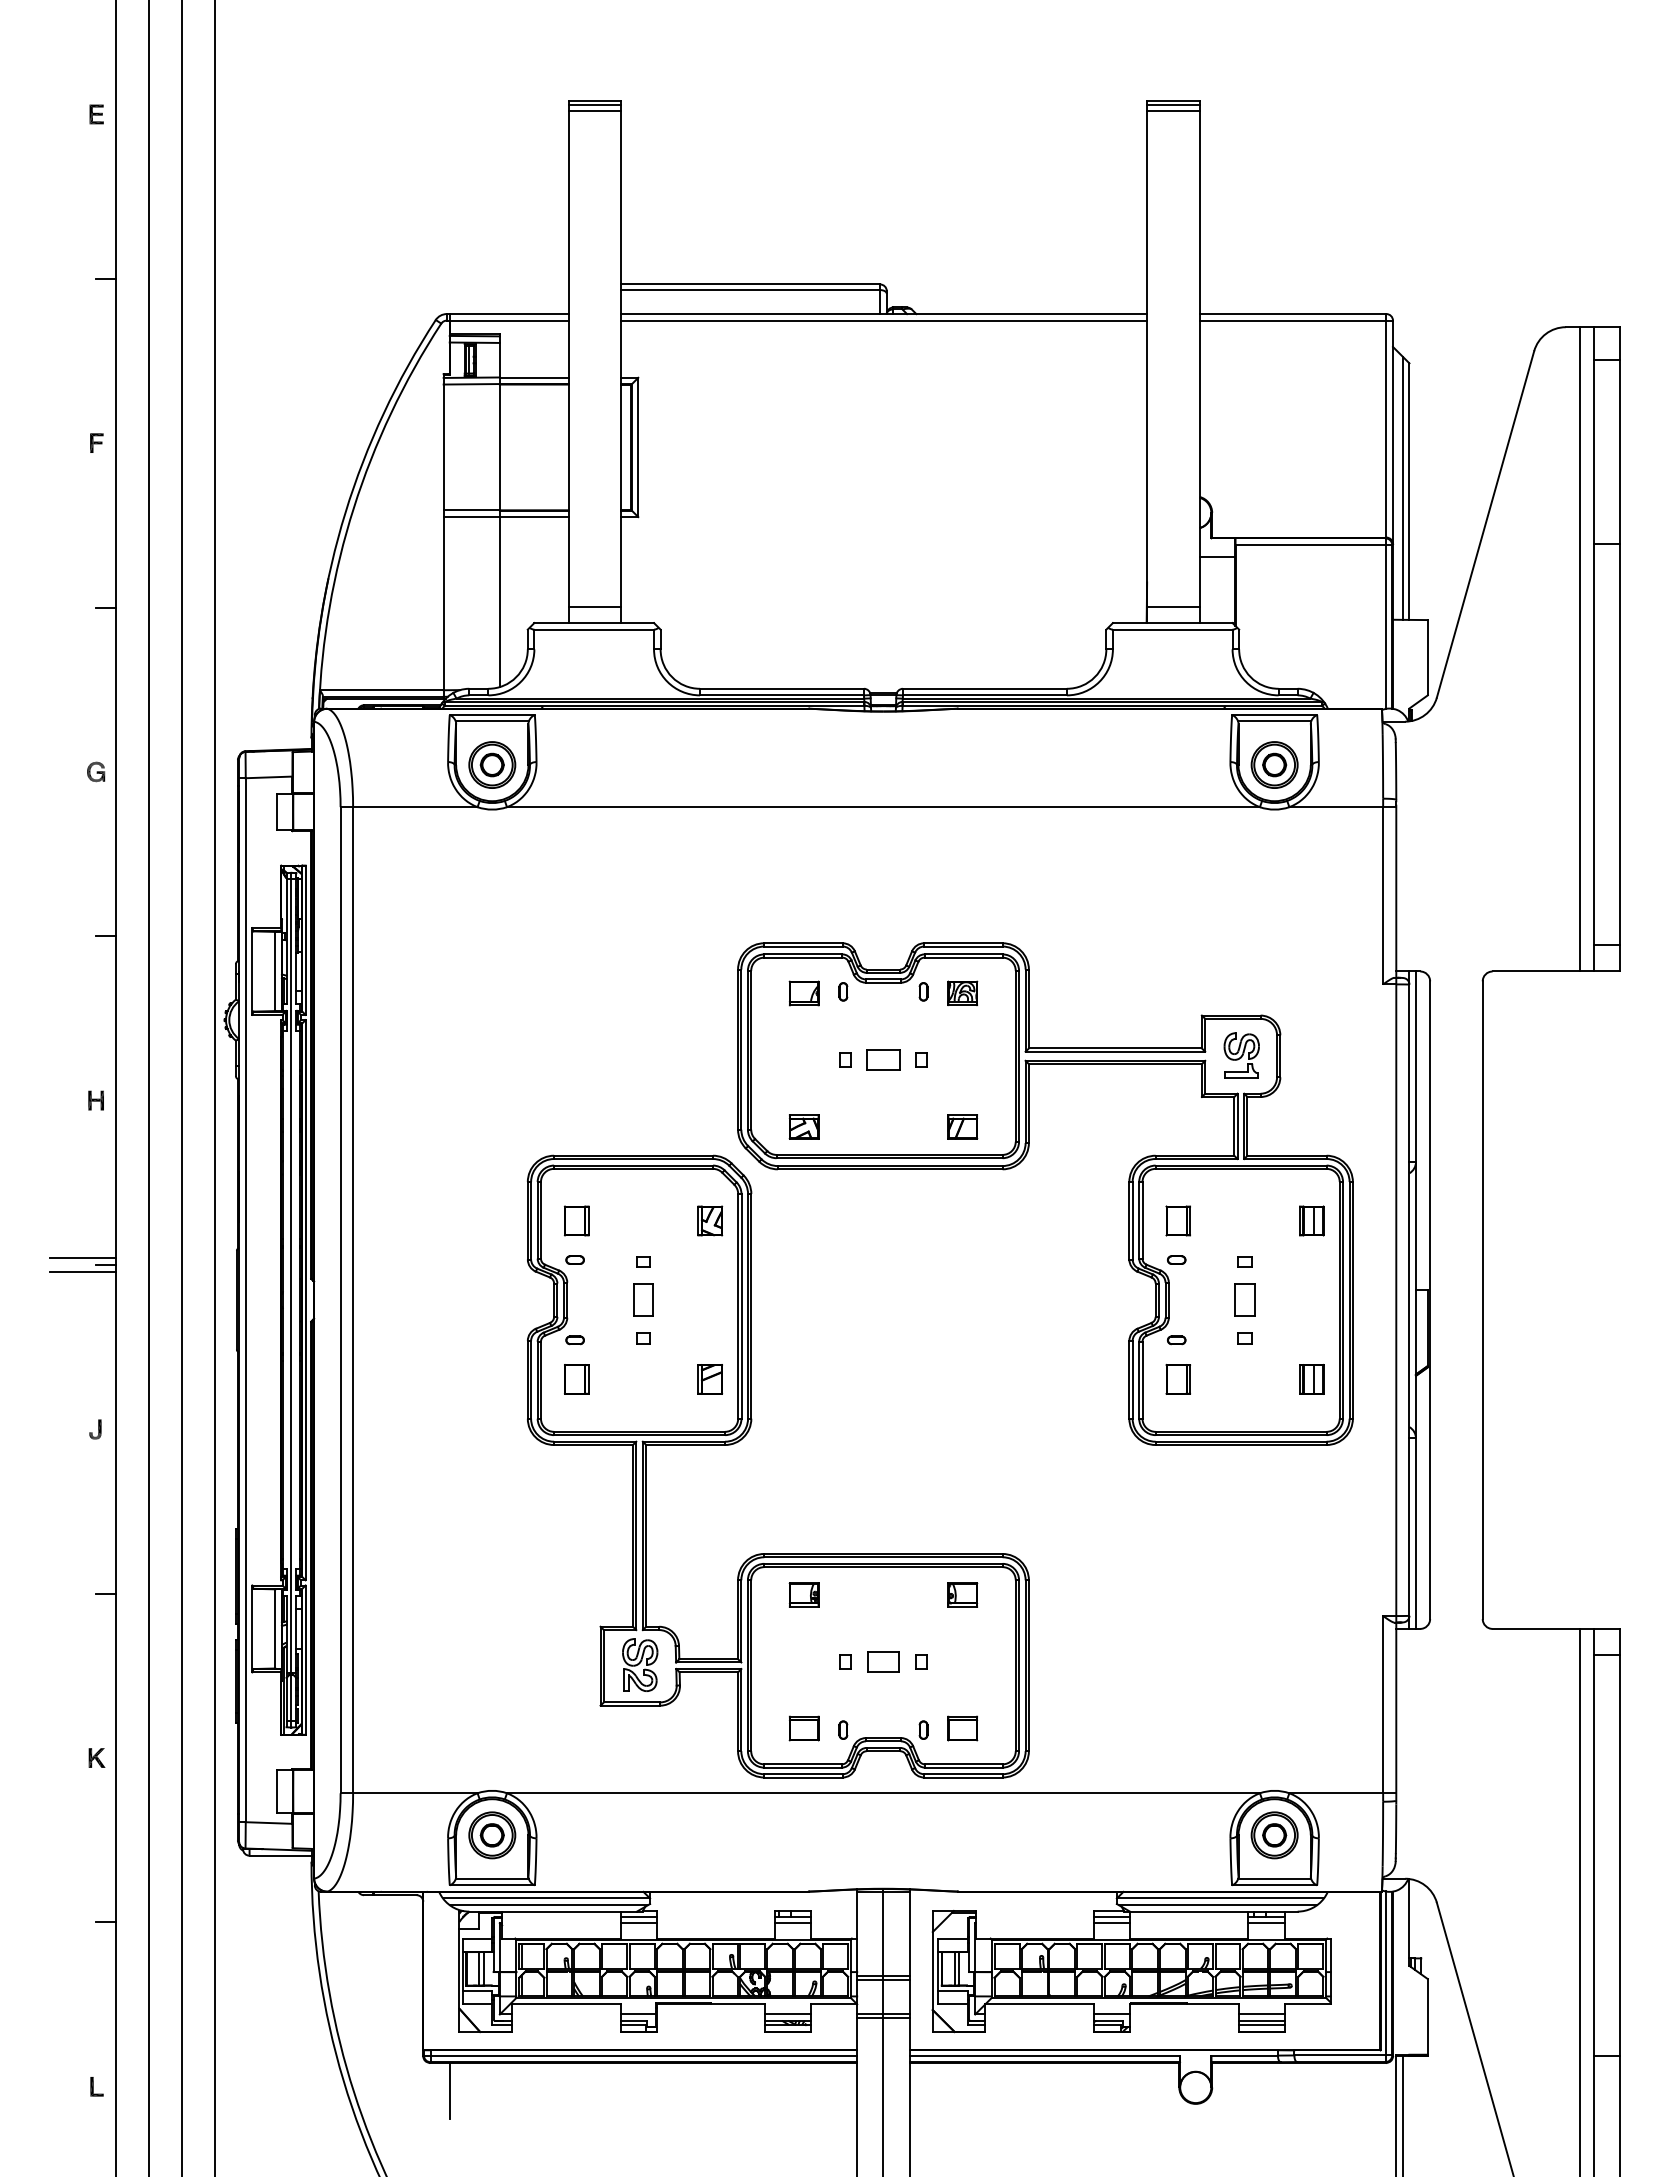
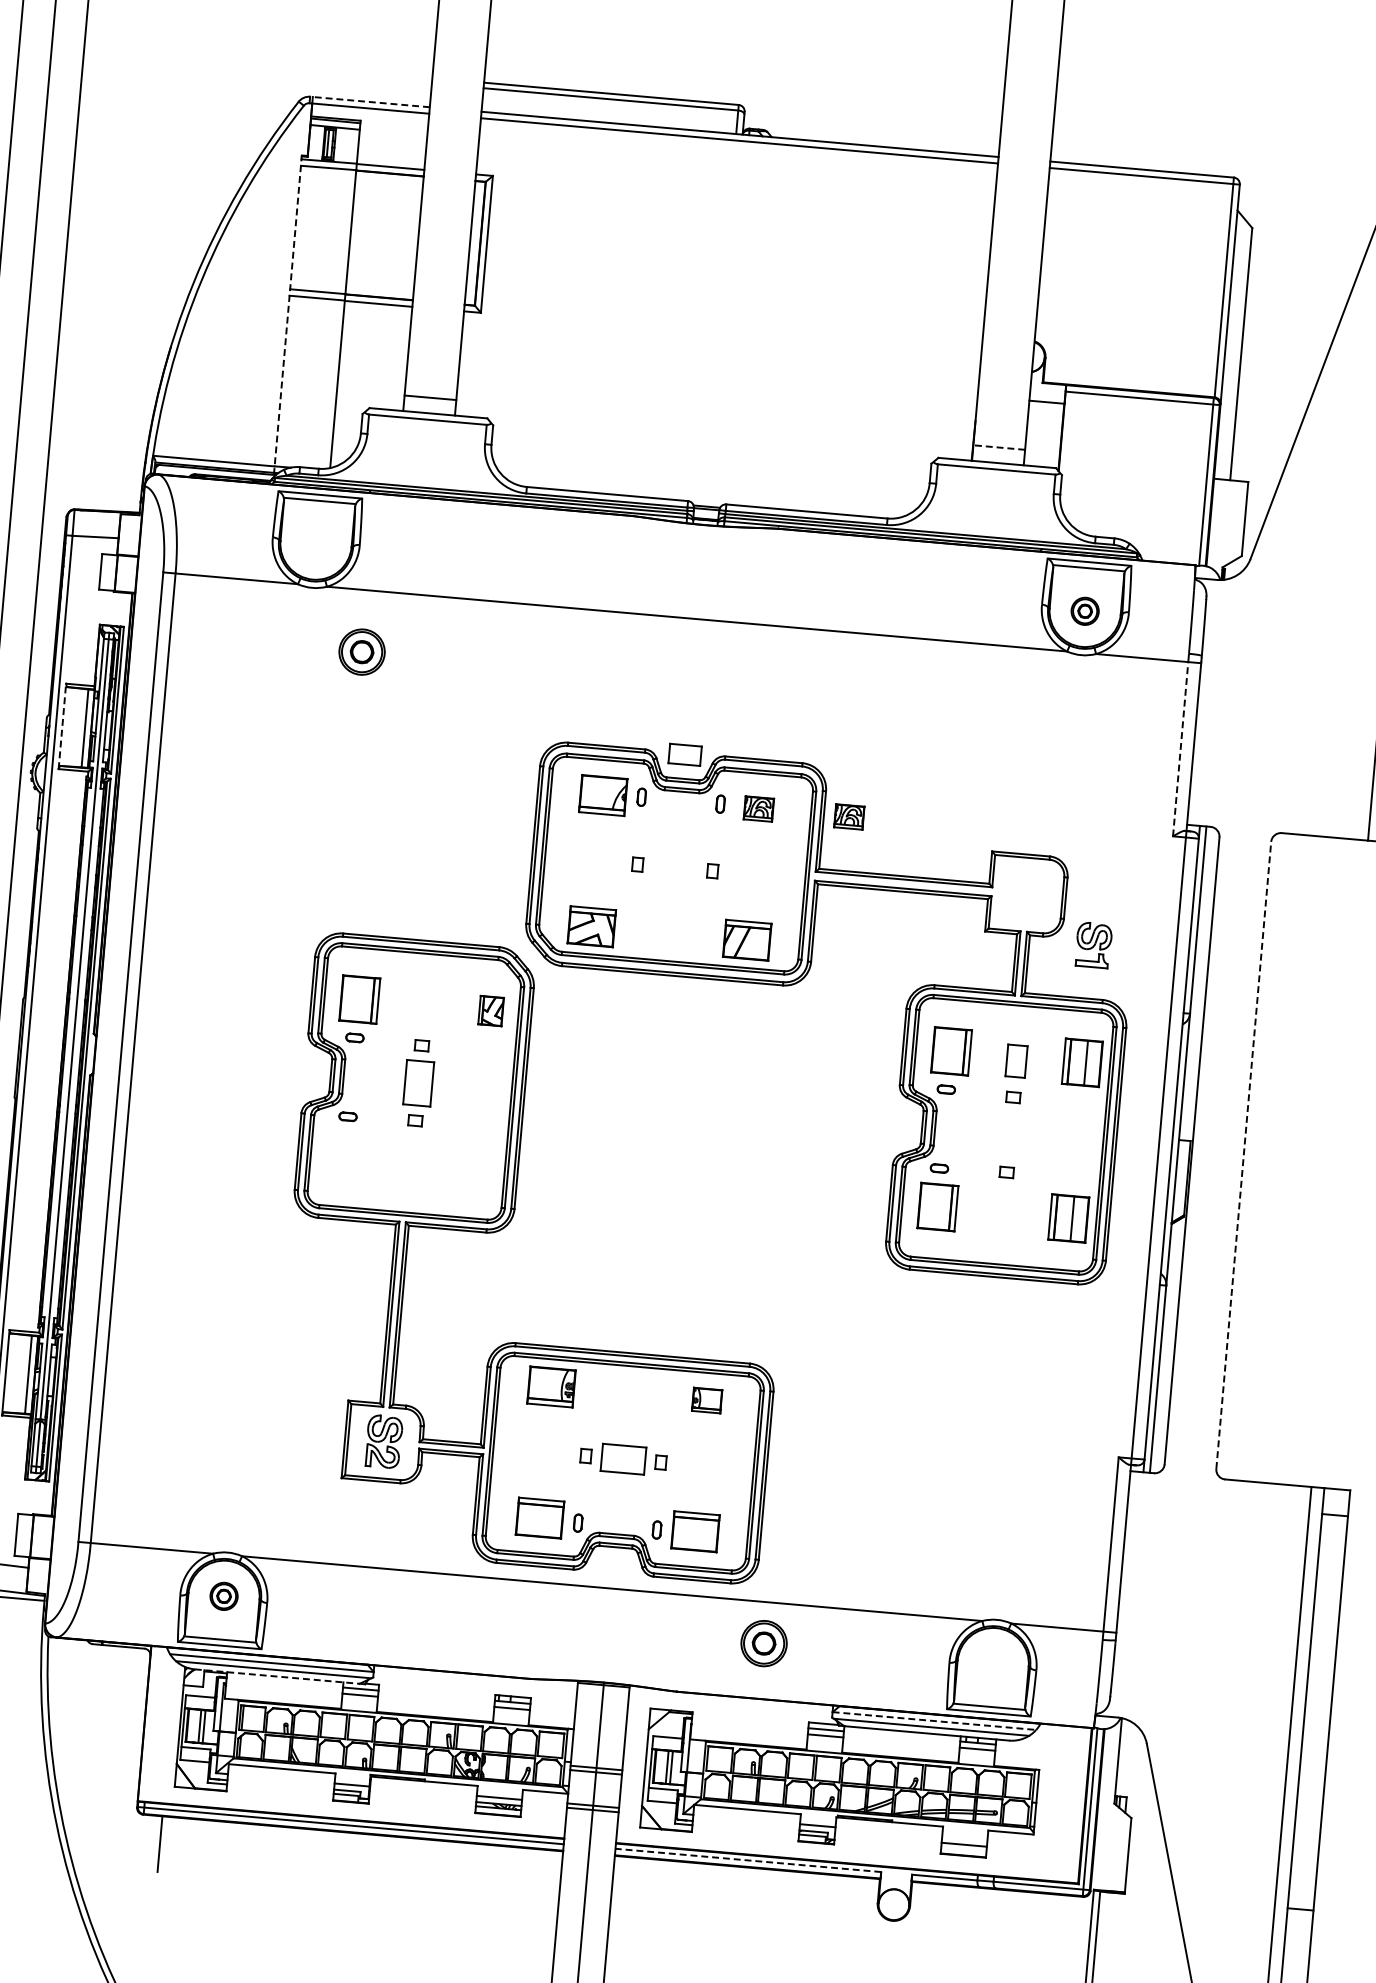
line: (507, 314) -> (369, 102), solid -> dashed
line: (1402, 487) -> (1234, 349), removed
line: (443, 536) -> (287, 315), solid -> dashed
line: (1172, 607) -> (998, 447), solid -> dashed
part: (492, 764) -> (362, 651), moved
part: (1274, 764) -> (1085, 610), size x0.6
line: (1383, 895) -> (1181, 748), solid -> dashed
line: (252, 971) -> (62, 726), solid -> dashed
part: (803, 993) -> (602, 795), size x1.6
part: (1054, 993) -> (849, 817), added
part: (1241, 1055) -> (1093, 945), moved
part: (883, 1059) -> (685, 754), moved
part: (803, 1126) -> (590, 926), size x1.6
part: (962, 1126) -> (747, 939), size x1.6
part: (576, 1220) -> (359, 999), size x1.6
part: (1177, 1220) -> (950, 1050), size x1.6
part: (1311, 1220) -> (1082, 1062), size x1.6
part: (643, 1299) -> (418, 1082), size x1.4
part: (1244, 1299) -> (1016, 1060), moved
line: (1482, 1300) -> (1243, 1155), solid -> dashed
part: (576, 1379) -> (345, 1155), removed
part: (710, 1379) -> (477, 1166), removed
part: (1177, 1379) -> (936, 1207), size x1.6
part: (1311, 1379) -> (1068, 1218), size x1.6
part: (803, 1594) -> (550, 1386), size x1.6
part: (883, 1661) -> (623, 1459), size x1.4
part: (803, 1728) -> (539, 1518), size x1.6
part: (962, 1728) -> (695, 1531), size x1.6
part: (492, 1835) -> (224, 1596), size x0.6
part: (1274, 1835) -> (763, 1643), moved
line: (1220, 1898) -> (934, 1721), solid -> dashed
line: (553, 1911) -> (277, 1676), solid -> dashed
line: (1261, 2014) -> (964, 1838), removed
line: (1261, 2025) -> (963, 1849), removed
line: (1044, 2055) -> (747, 1860), solid -> dashed

